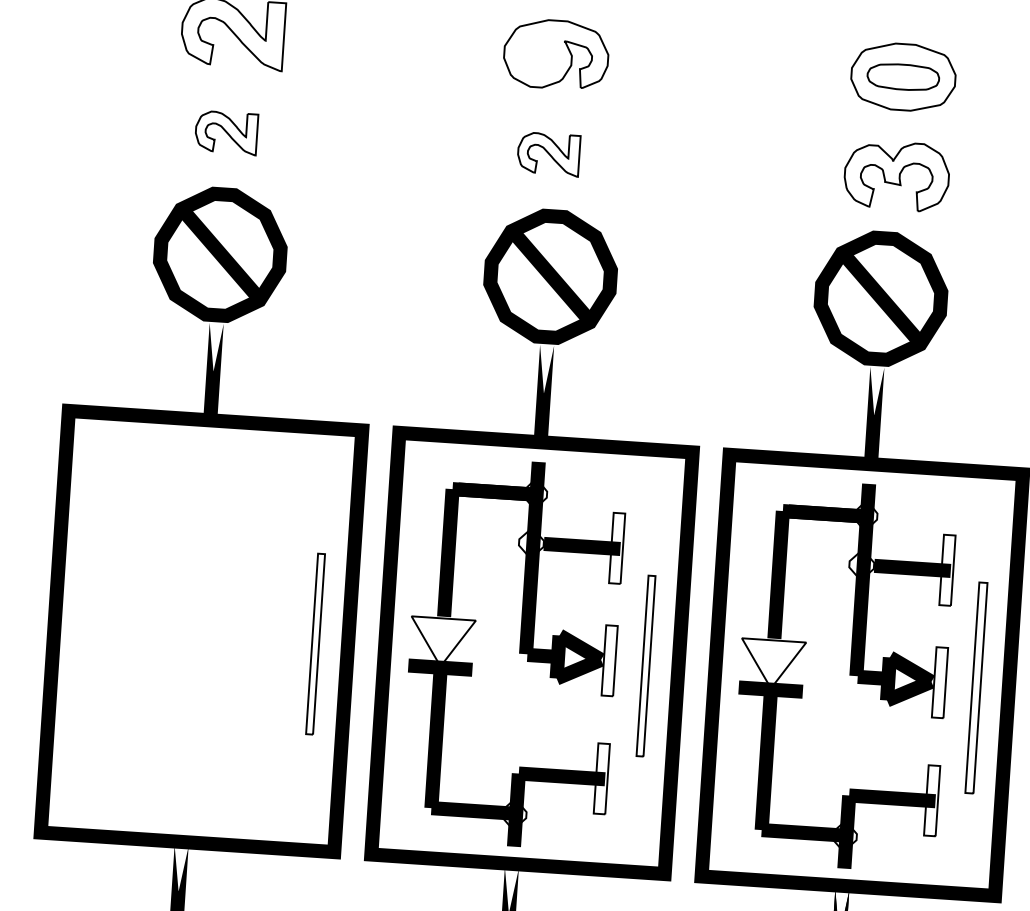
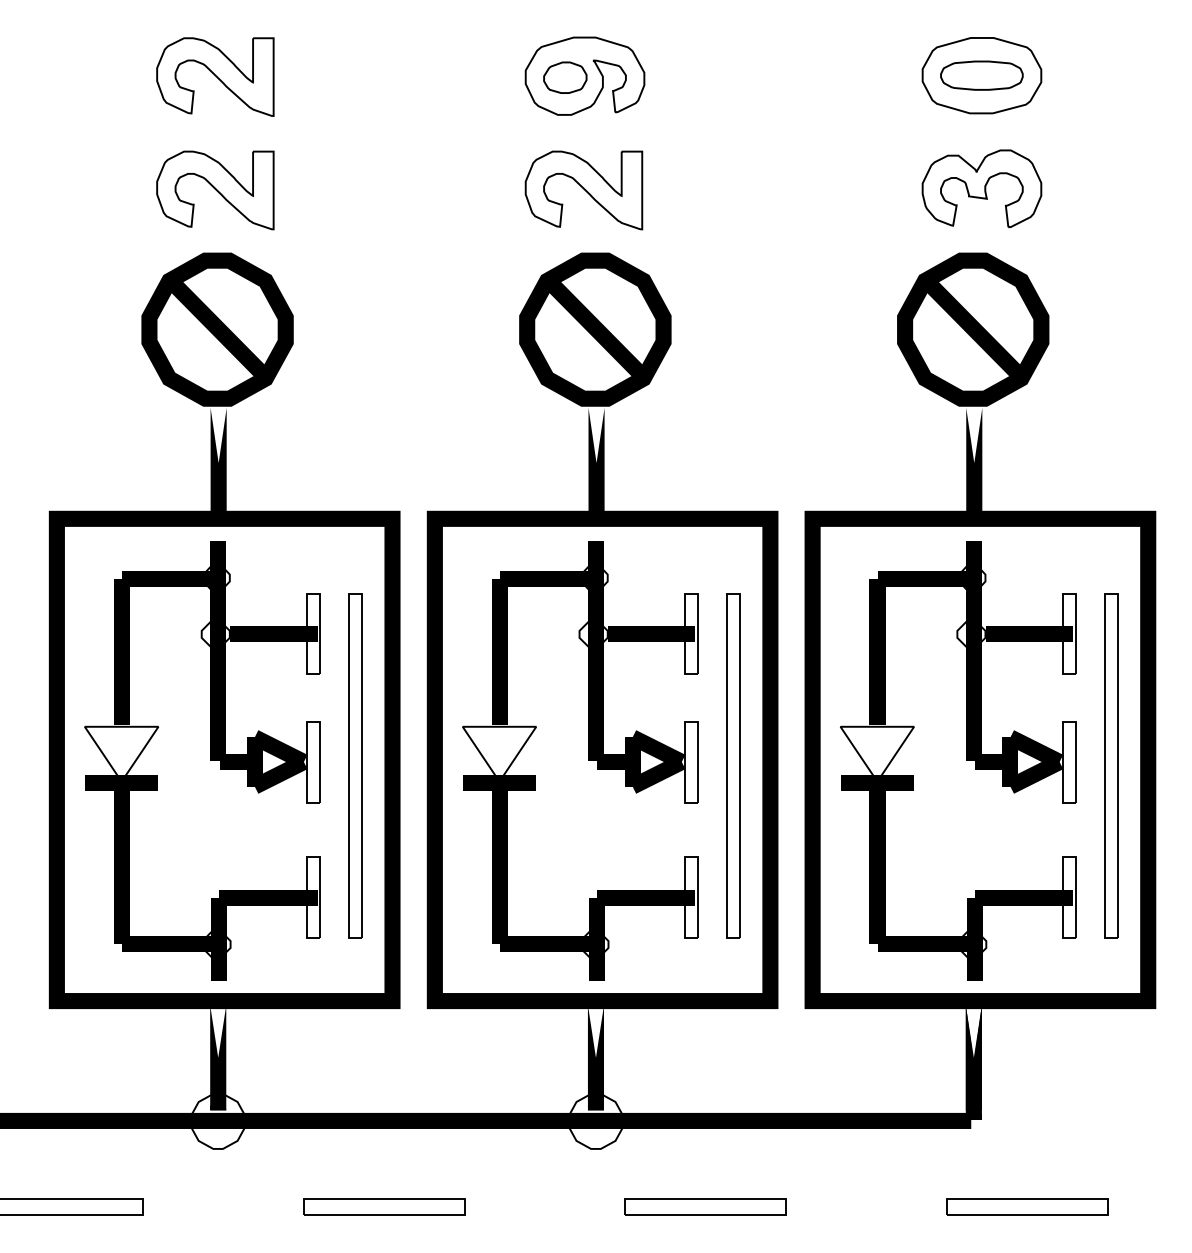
part: (539, 54) -> (565, 77), added
part: (226, 133) -> (215, 190), size x1.67
part: (548, 154) -> (583, 190), size x1.67
part: (189, 631) -> (210, 760), added
part: (315, 643) -> (355, 765), size x1.67
part: (646, 665) -> (733, 765), size x1.67
part: (976, 687) -> (1111, 765), size x1.43

